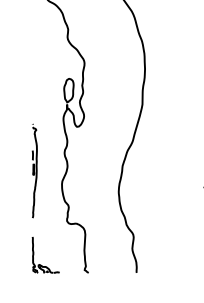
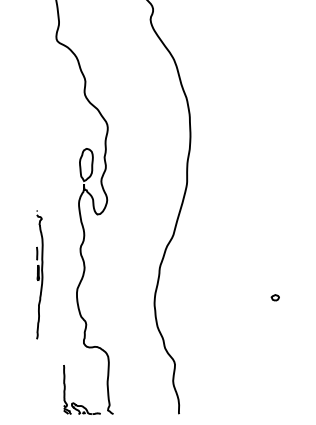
part: (40, 264) -> (74, 402), moved

